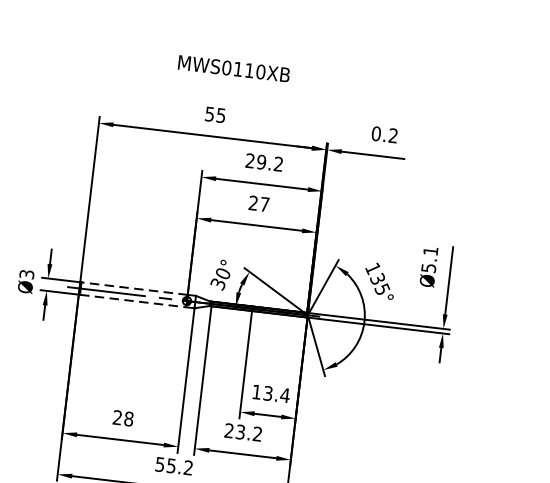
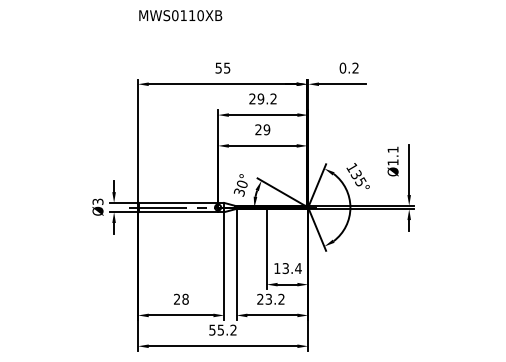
text: (233, 68) -> (180, 15), moved
text: (264, 204) -> (266, 129), 27 -> 29
text: (427, 268) -> (392, 162), Ø5.1 -> Ø1.1
line: (134, 288) -> (178, 202), dashed -> solid
line: (133, 301) -> (178, 212), dashed -> solid

